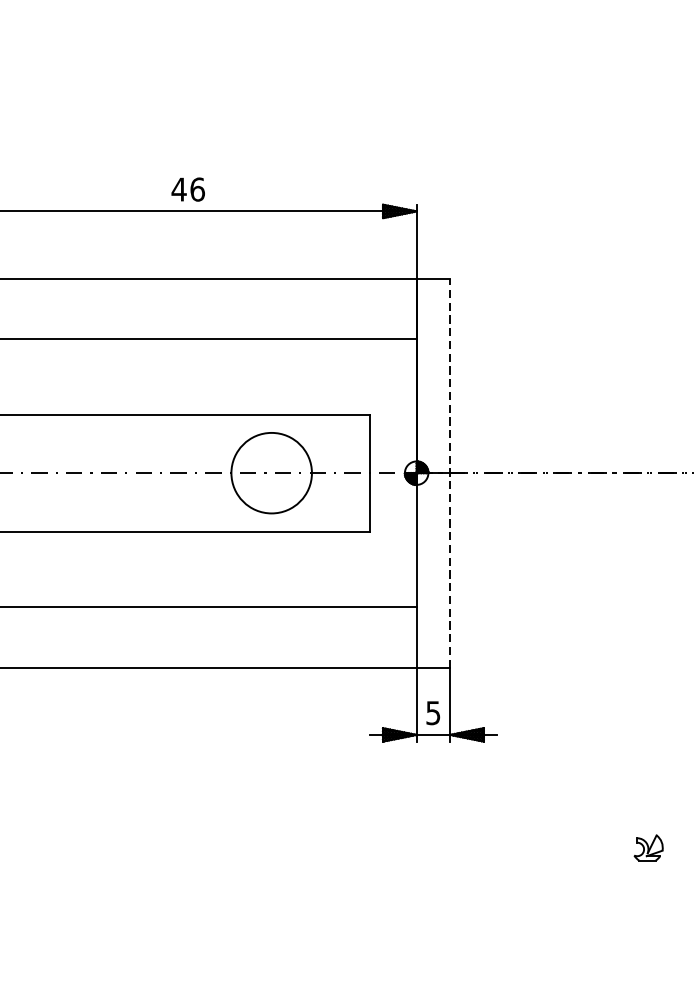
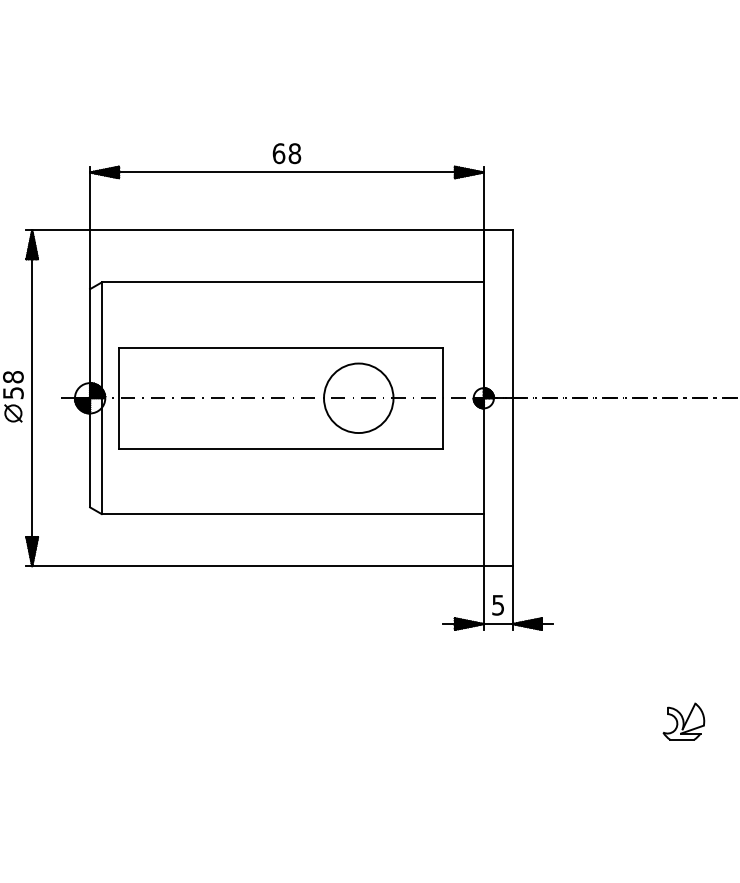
text: (187, 189) -> (286, 153), 46 -> 68
line: (449, 473) -> (512, 398), dashed -> solid
part: (648, 847) -> (683, 721), size x1.67

